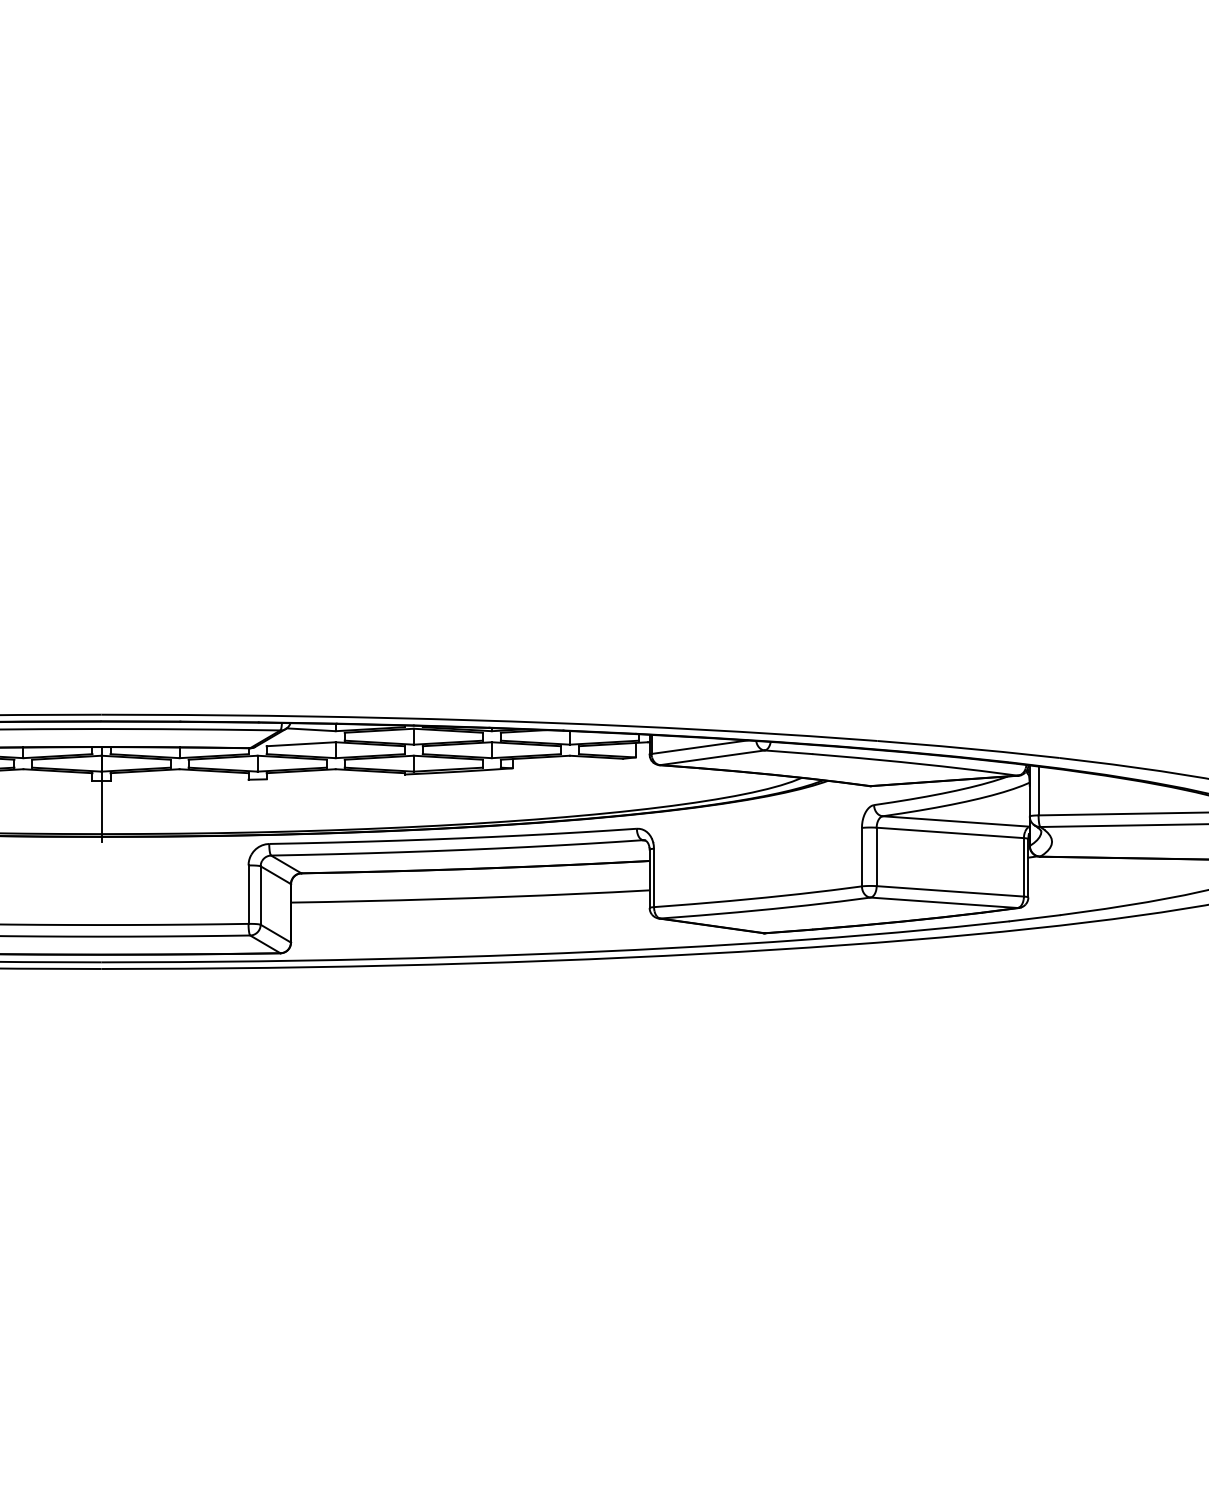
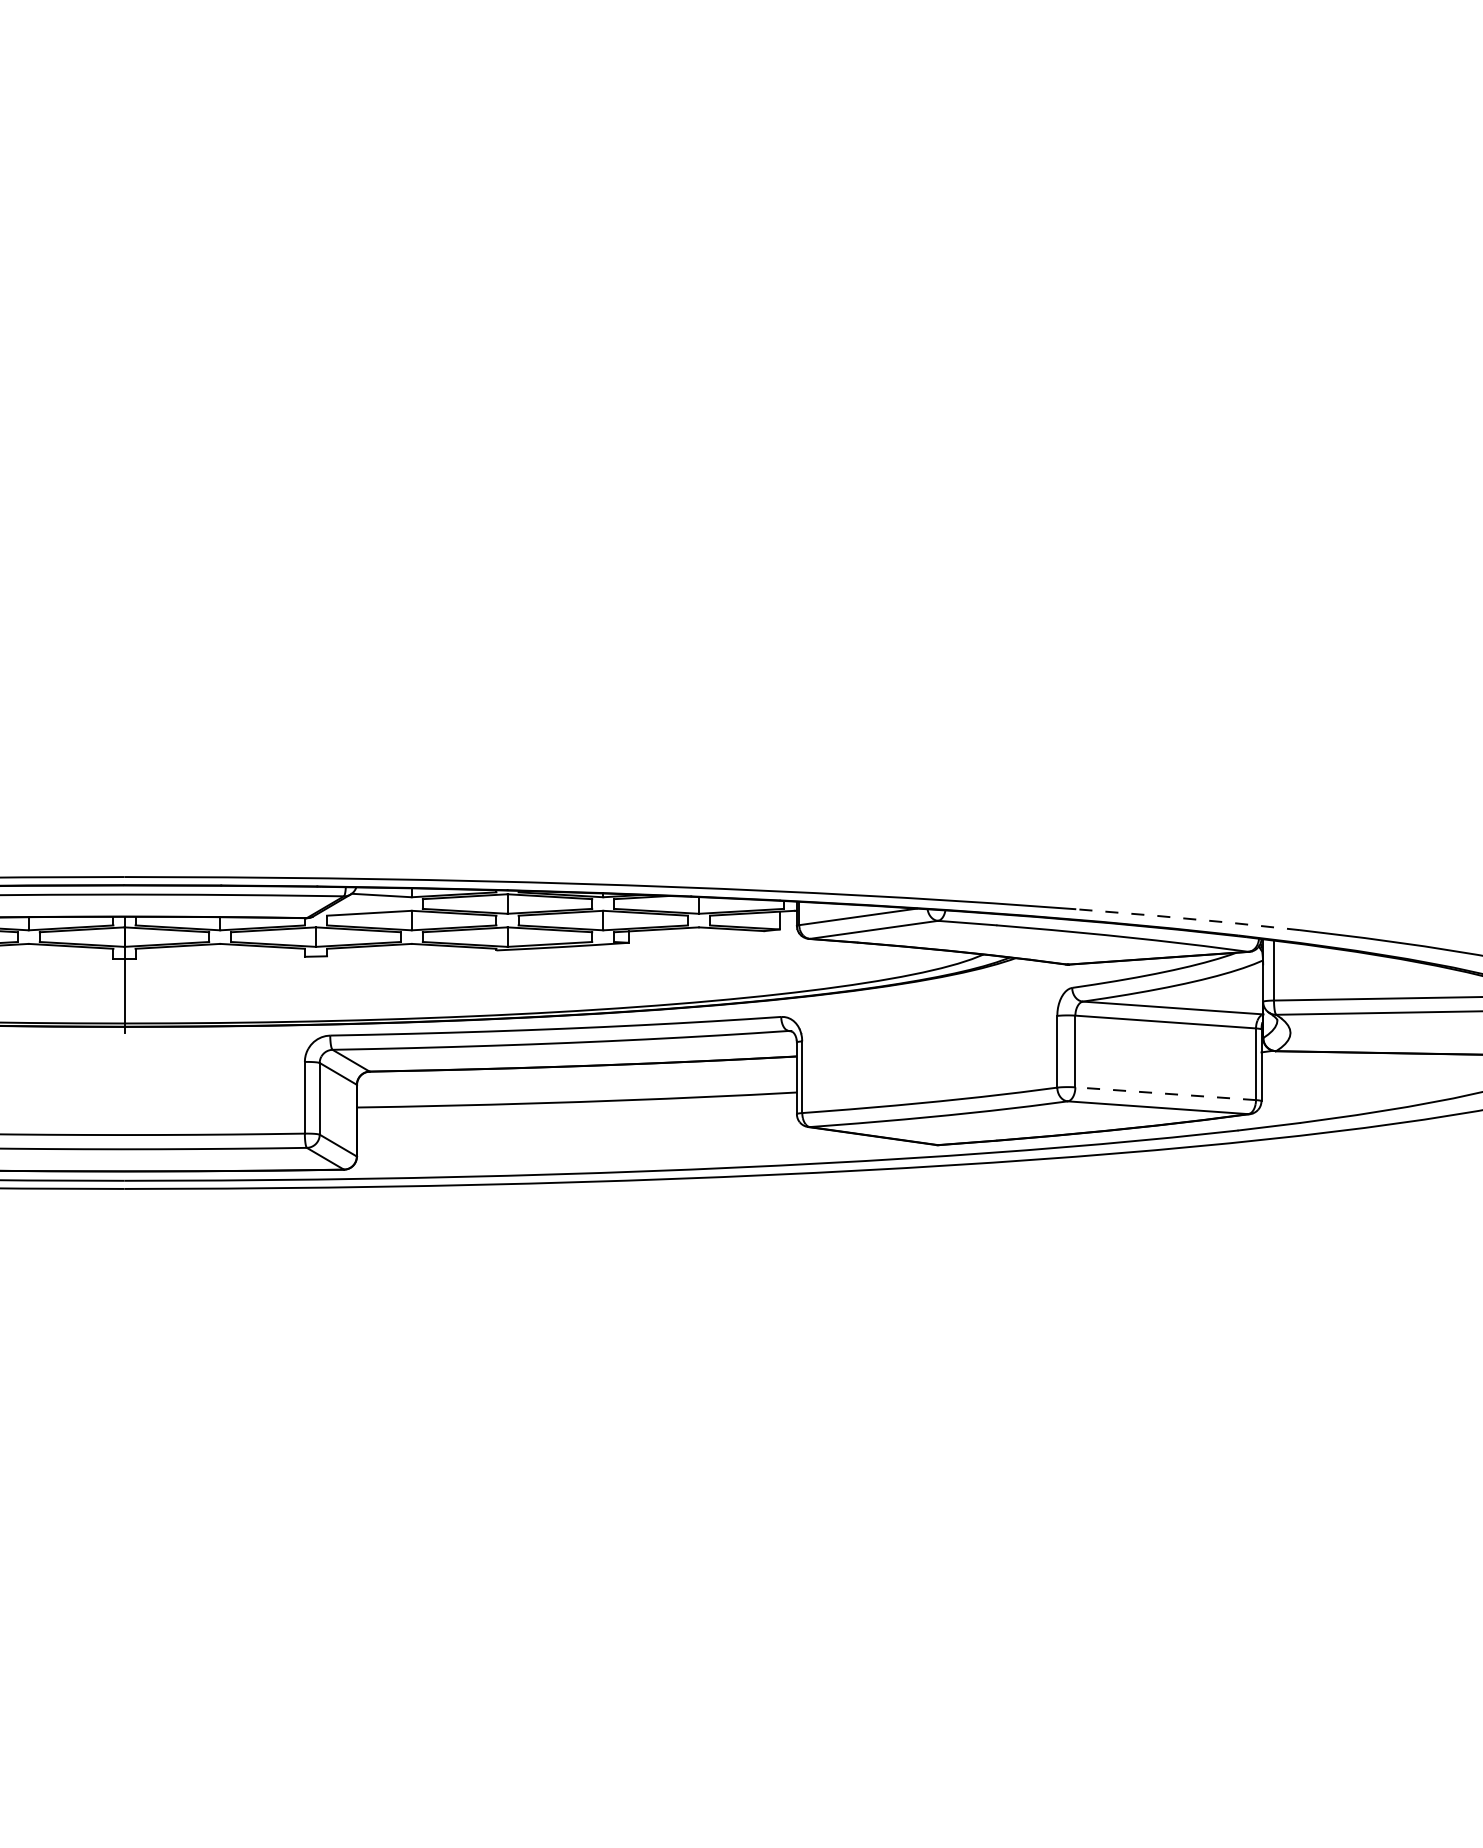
line: (968, 748) -> (1187, 918), solid -> dashed
line: (950, 891) -> (1165, 1093), solid -> dashed

